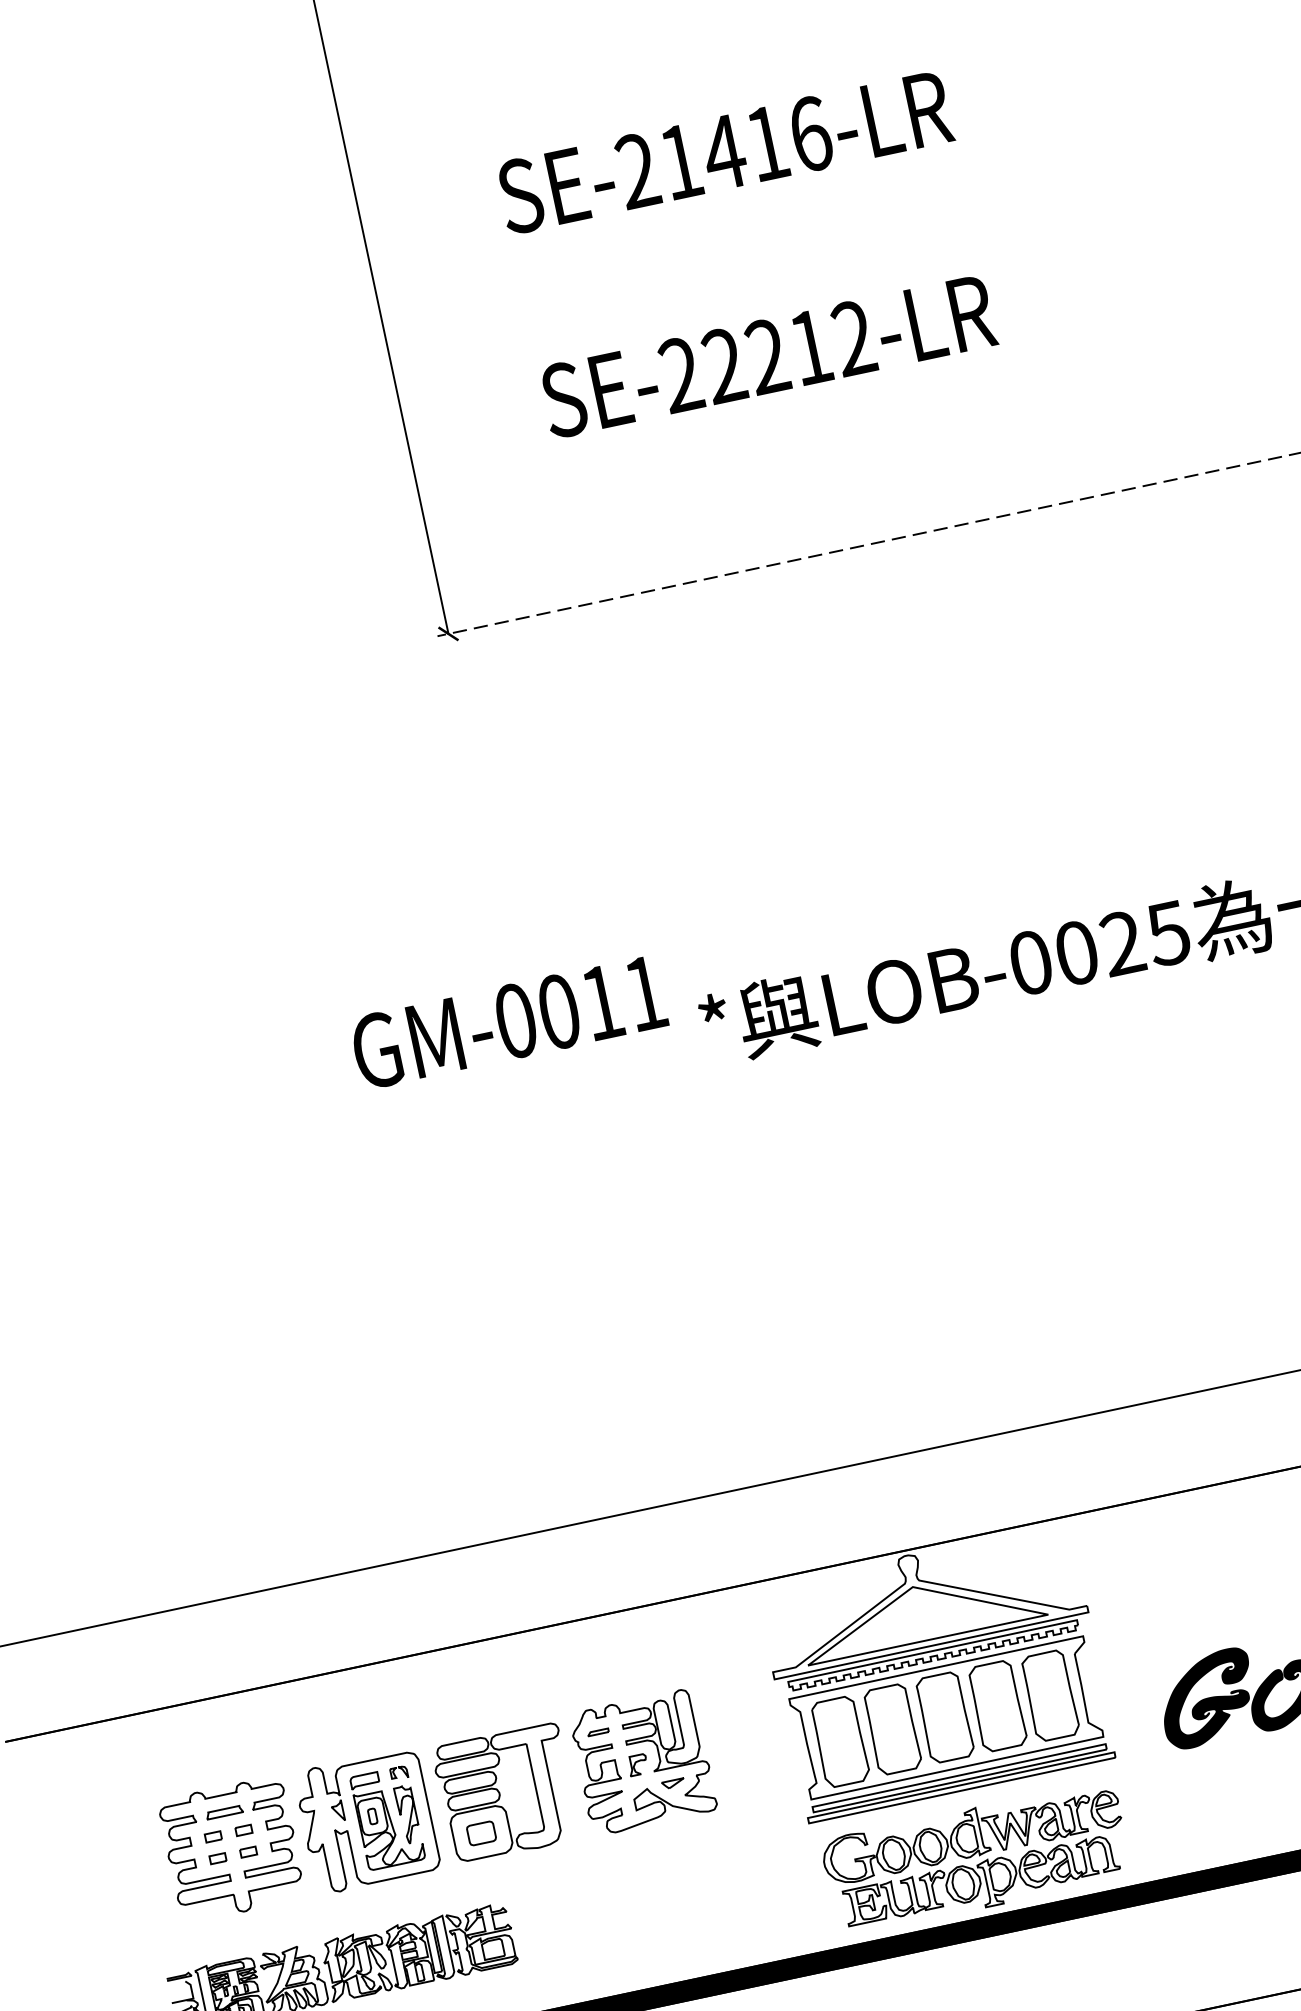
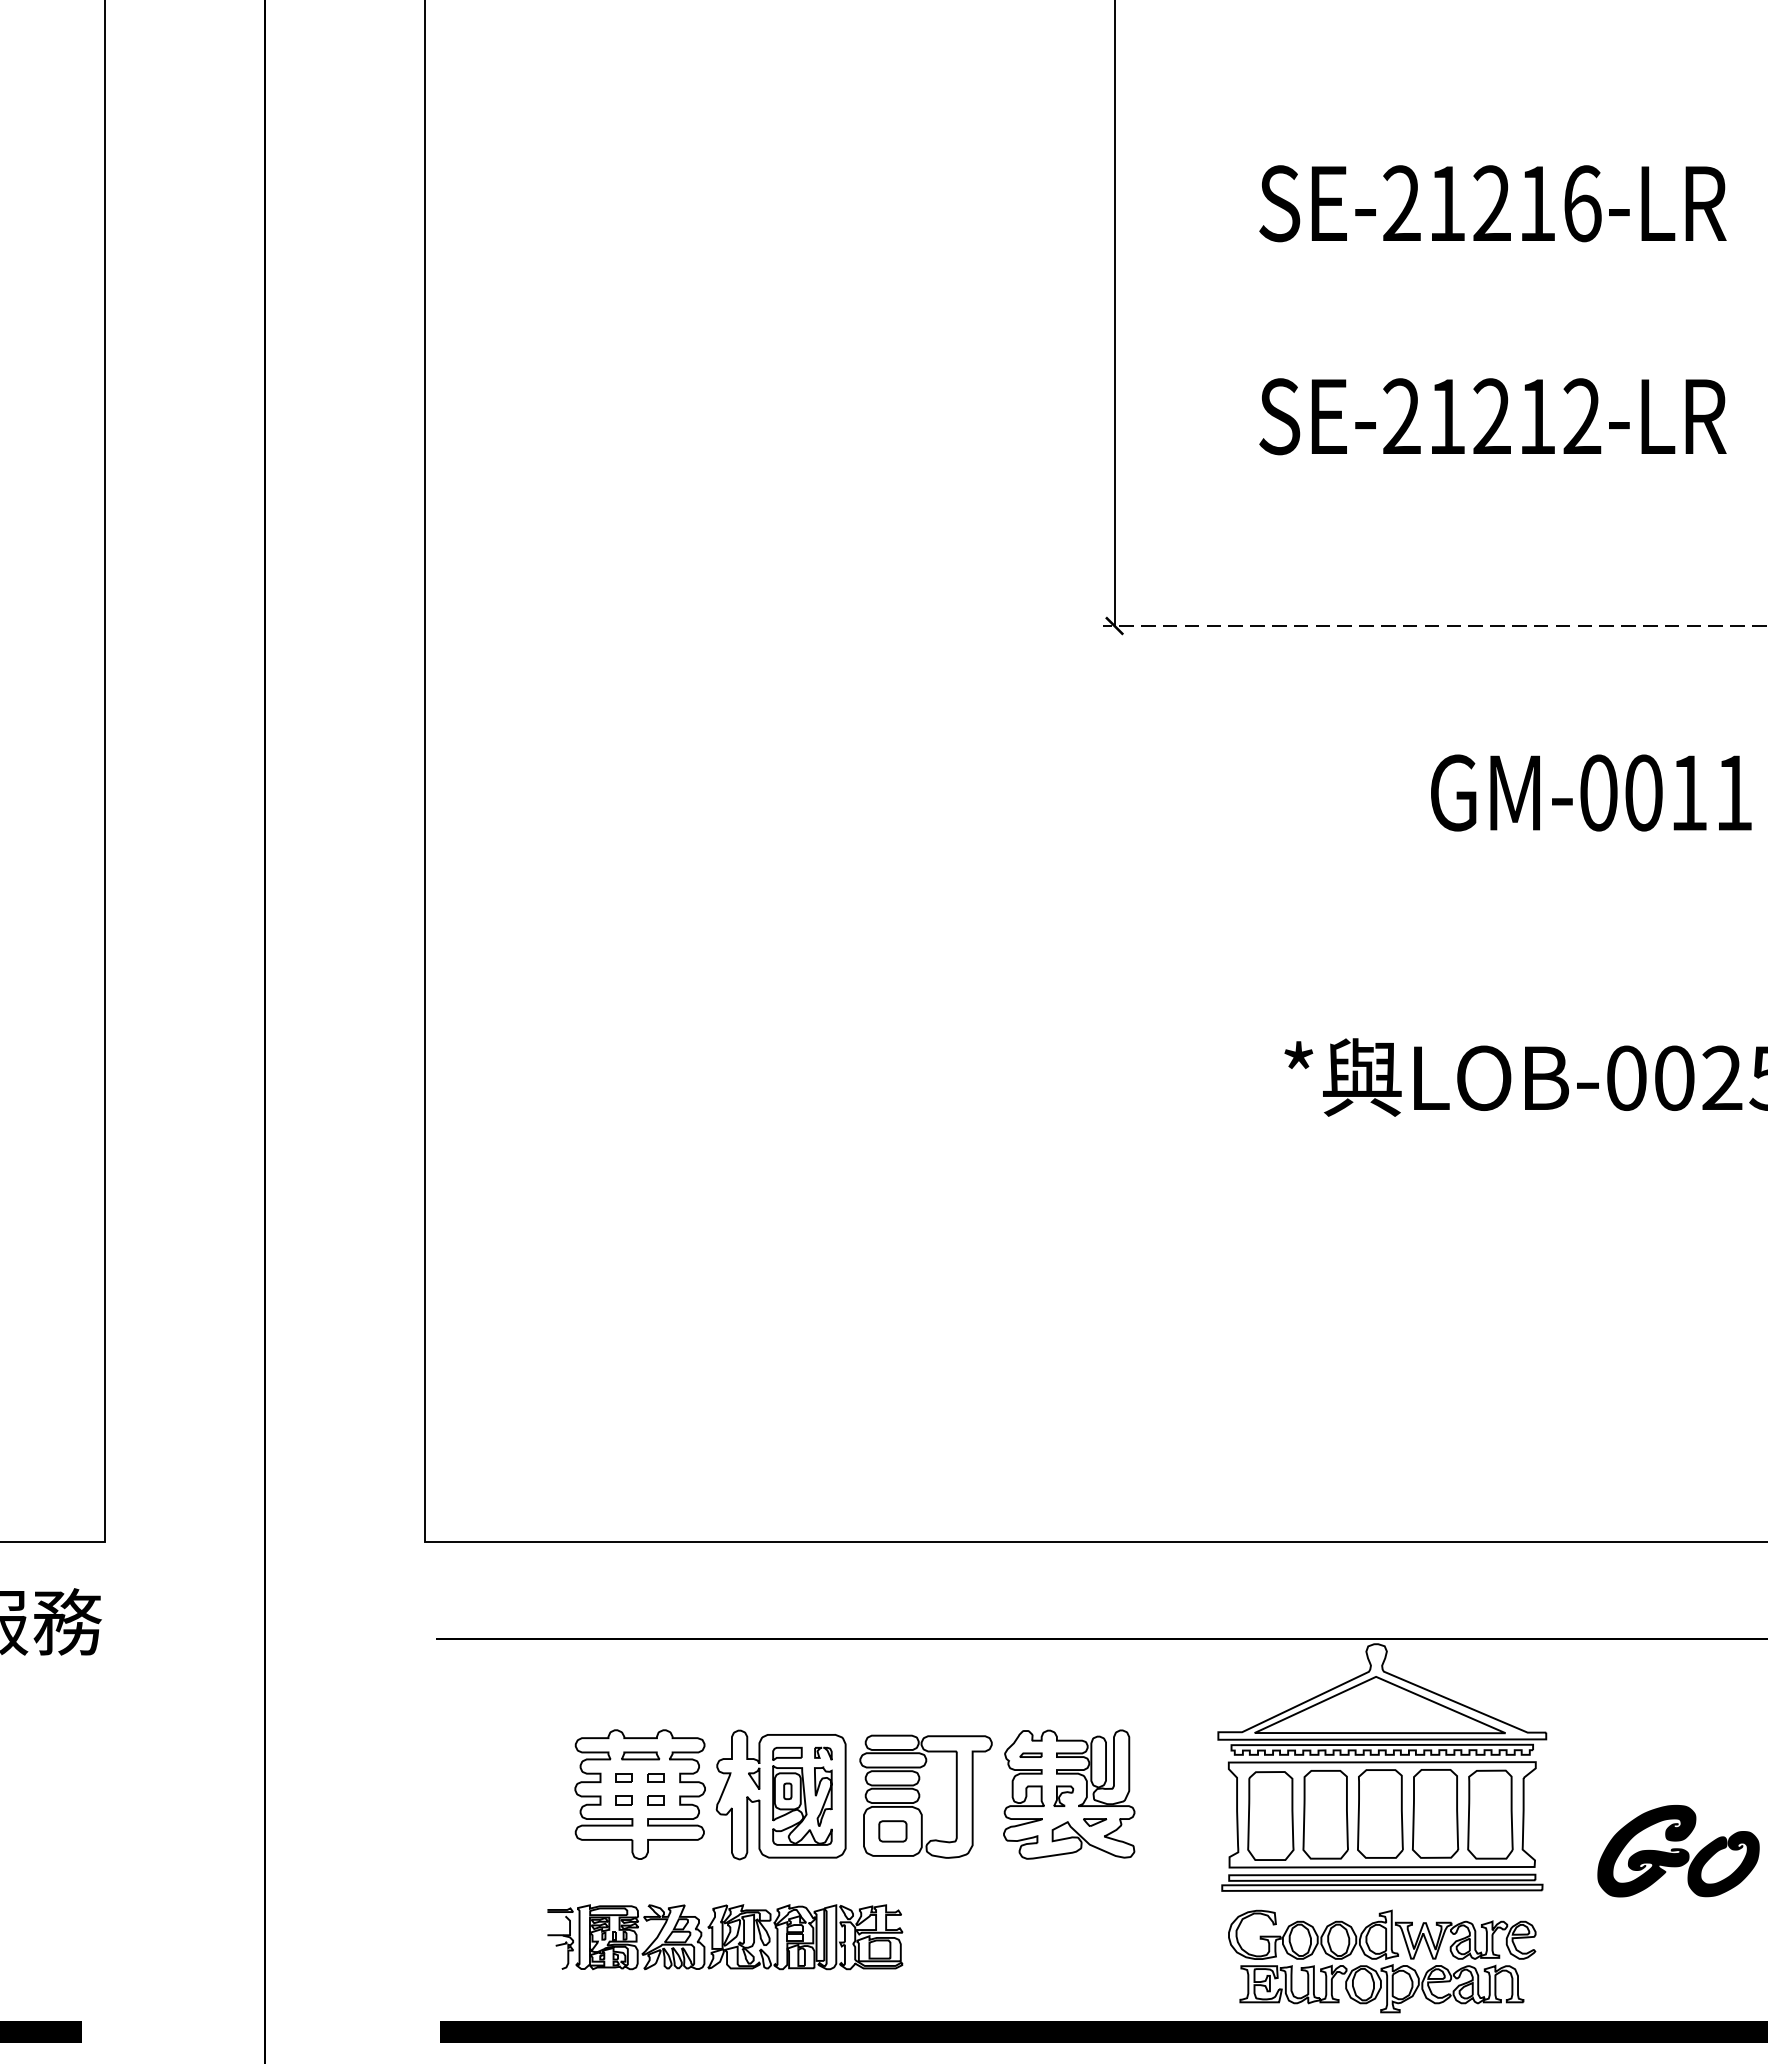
text: (723, 151) -> (1491, 202), SE-21416-LR -> SE-21216-LR
text: (723, 364) -> (1446, 415), SE-22212-LR -> SE-21212-LR
text: (508, 1021) -> (1591, 792), moved

